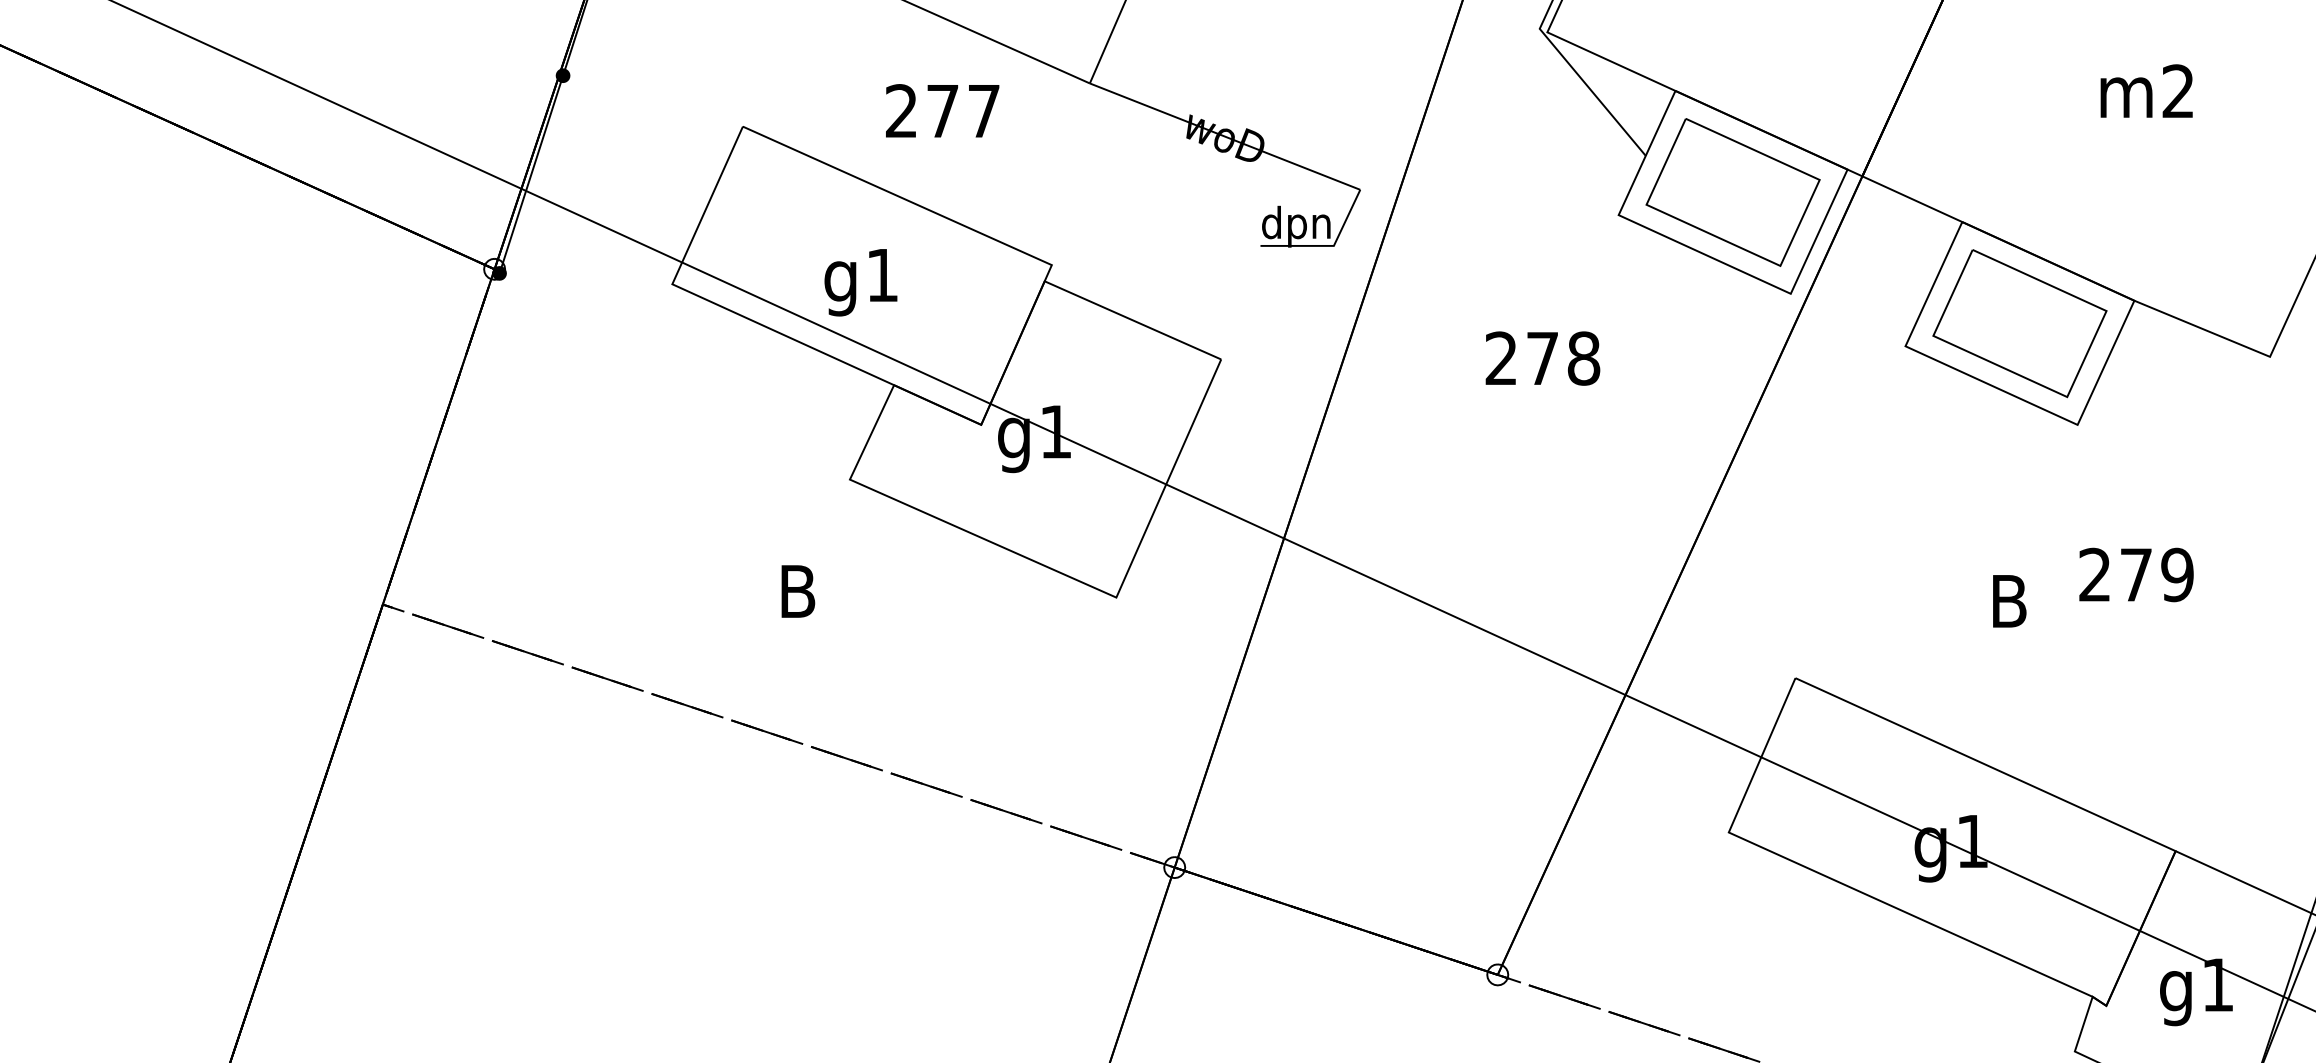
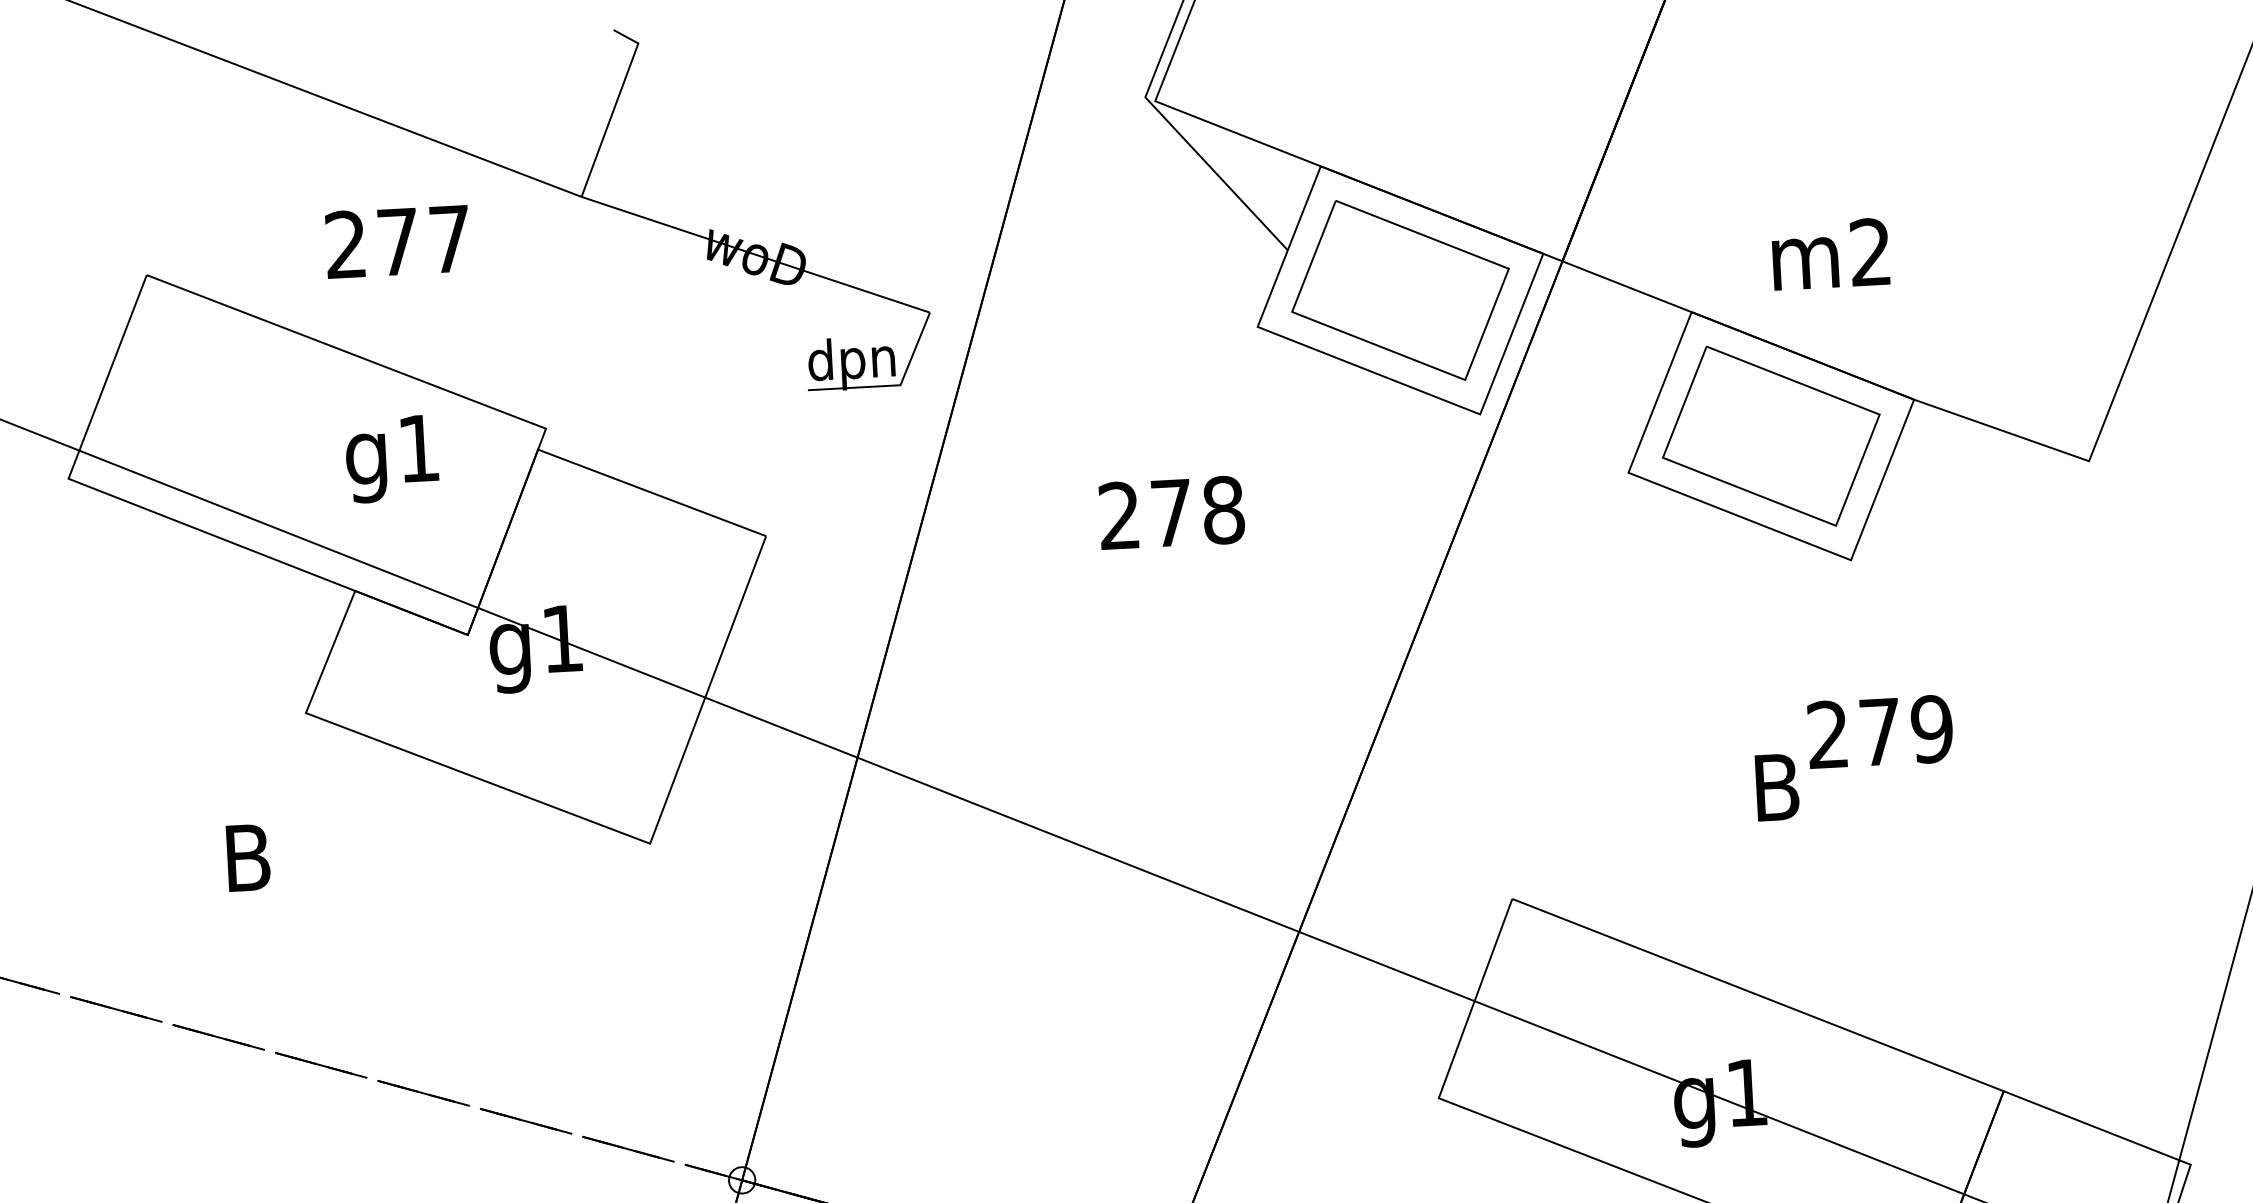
text: (2146, 90) -> (1830, 253), moved
text: (860, 282) -> (391, 459), moved
text: (2136, 574) -> (1880, 731), moved

